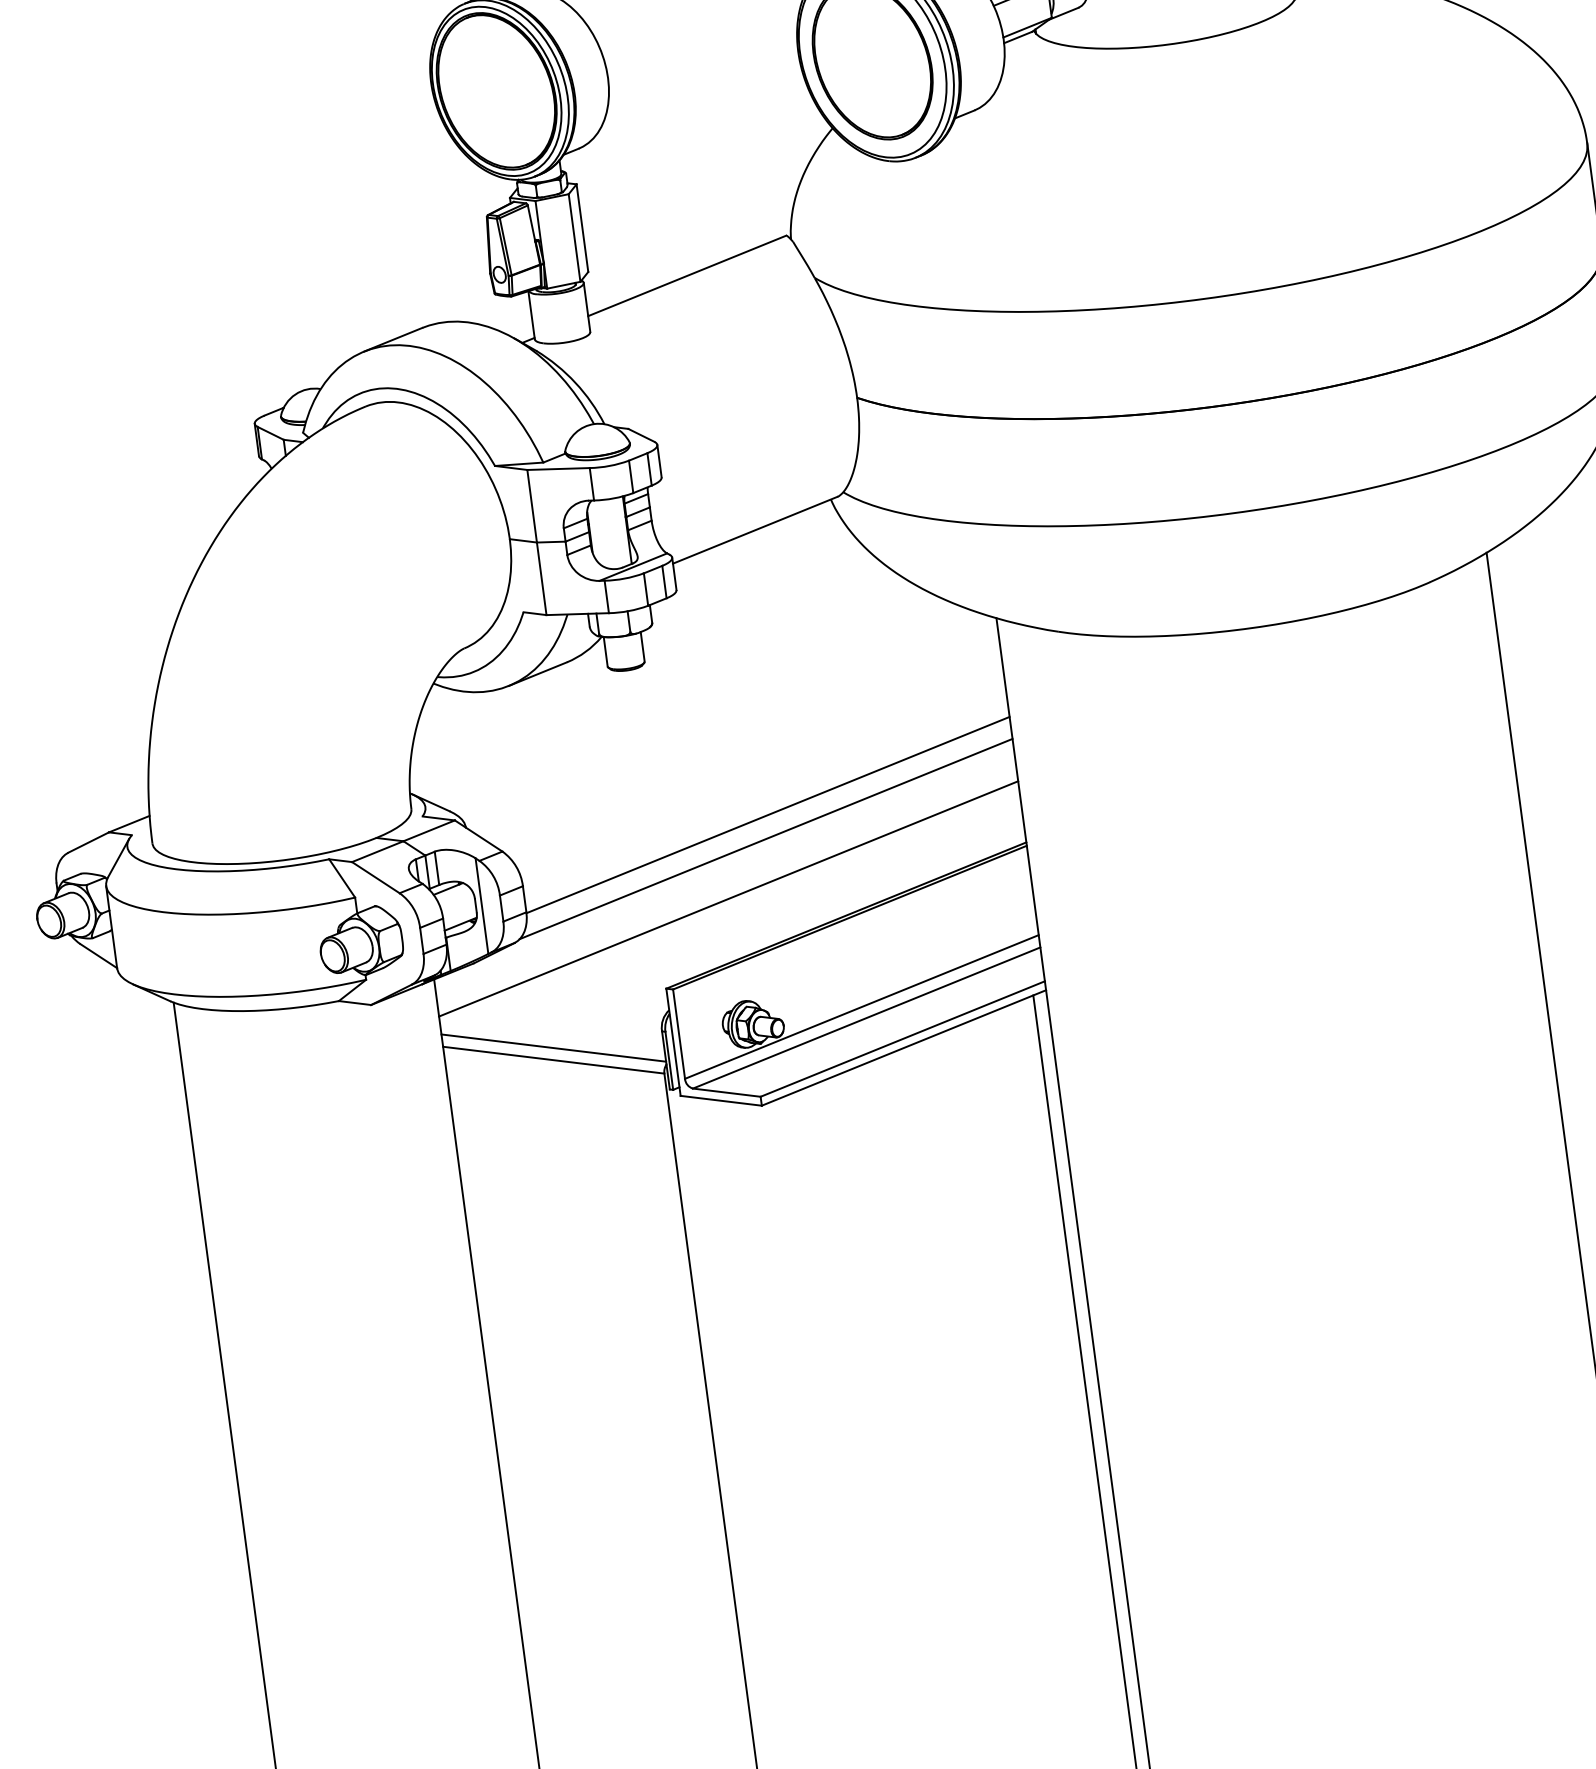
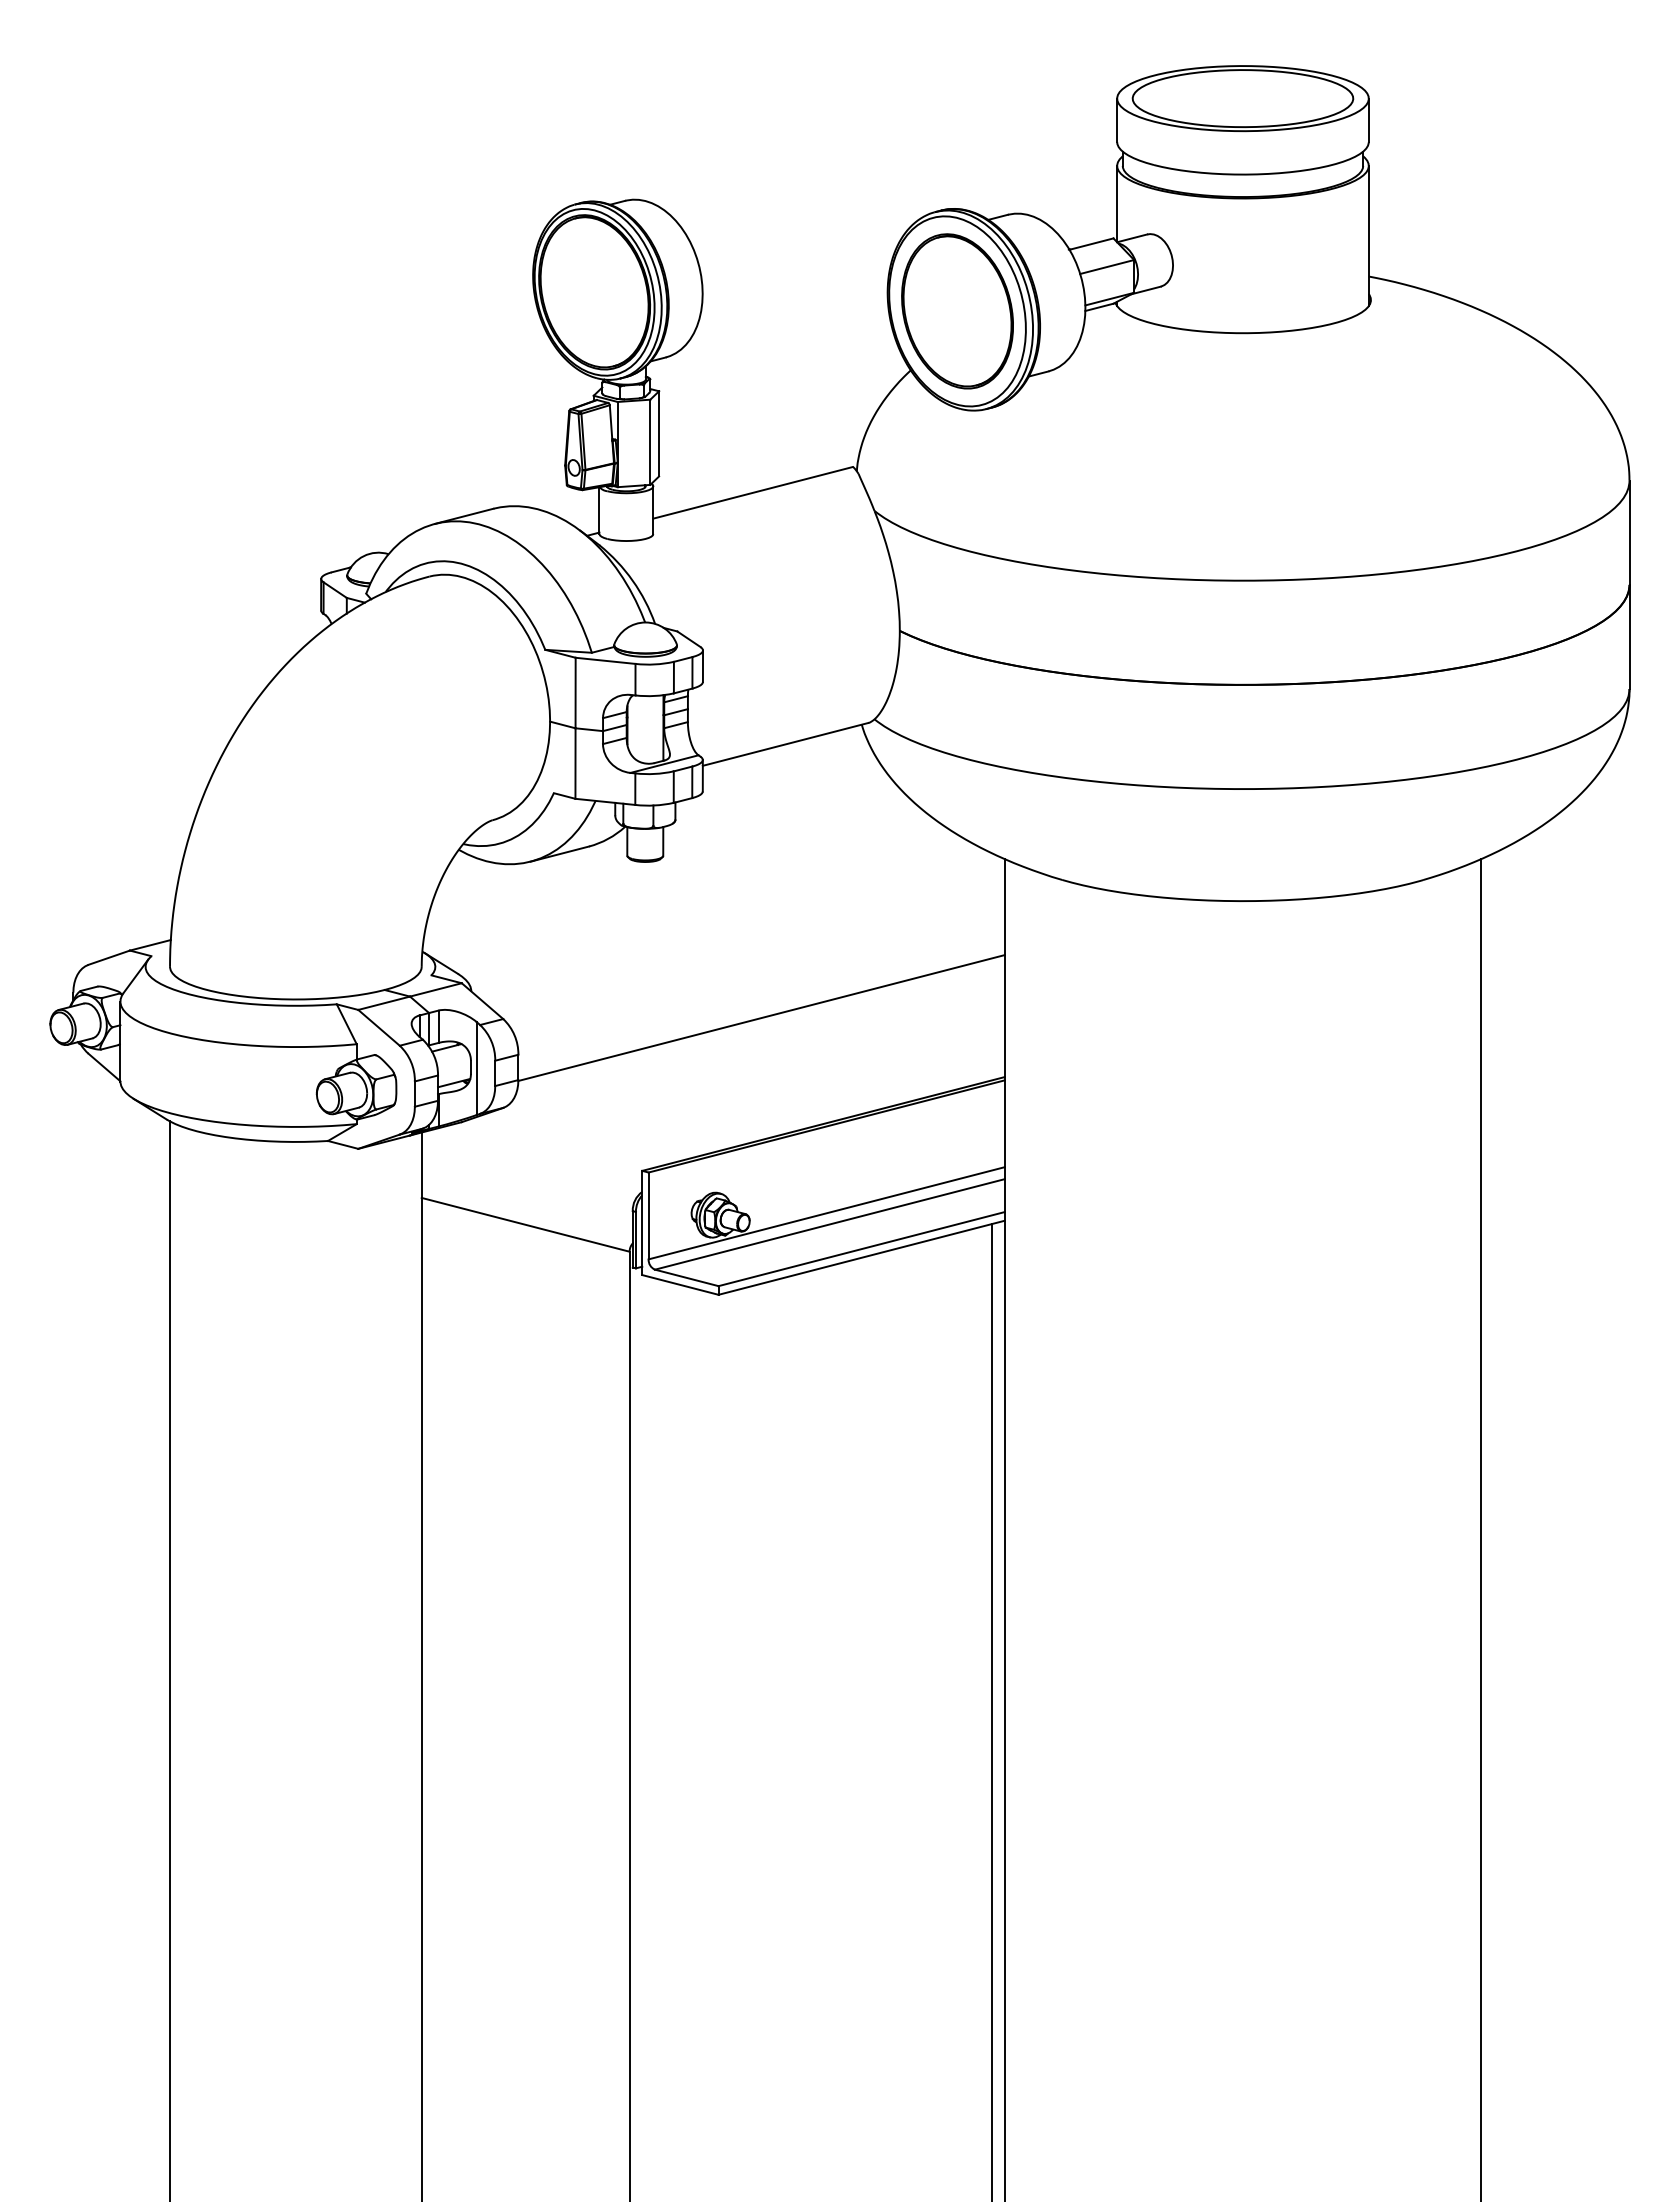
line: (765, 838) -> (756, 1040), removed
line: (727, 898) -> (712, 1092), removed
line: (552, 1047) -> (526, 1212), removed

